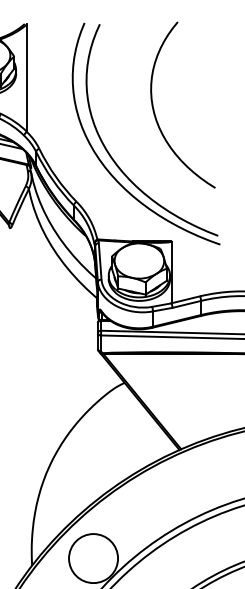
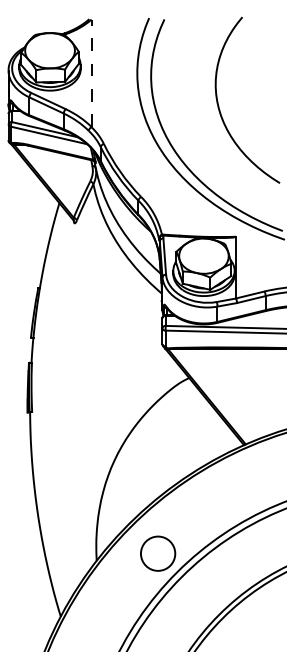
line: (26, 78) -> (91, 73), solid -> dashed
circle: (92, 558) -> (157, 553), size x0.7

